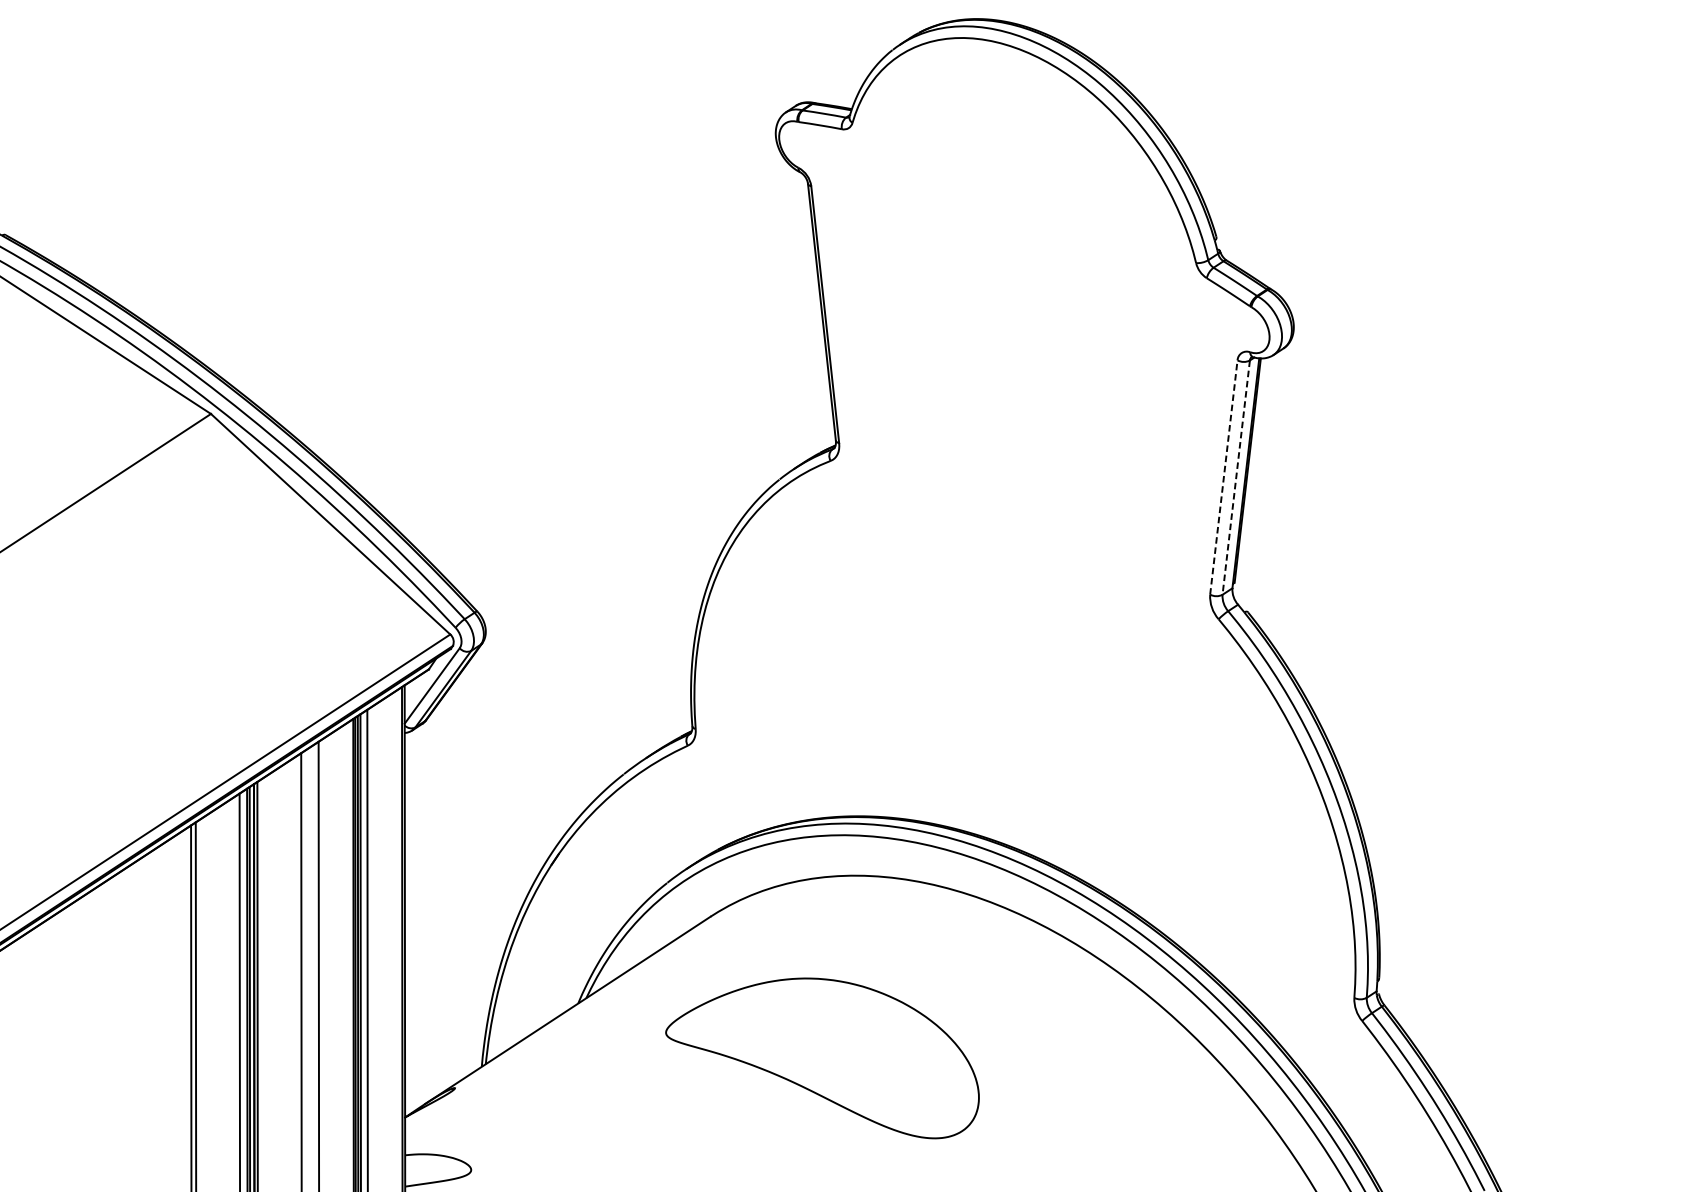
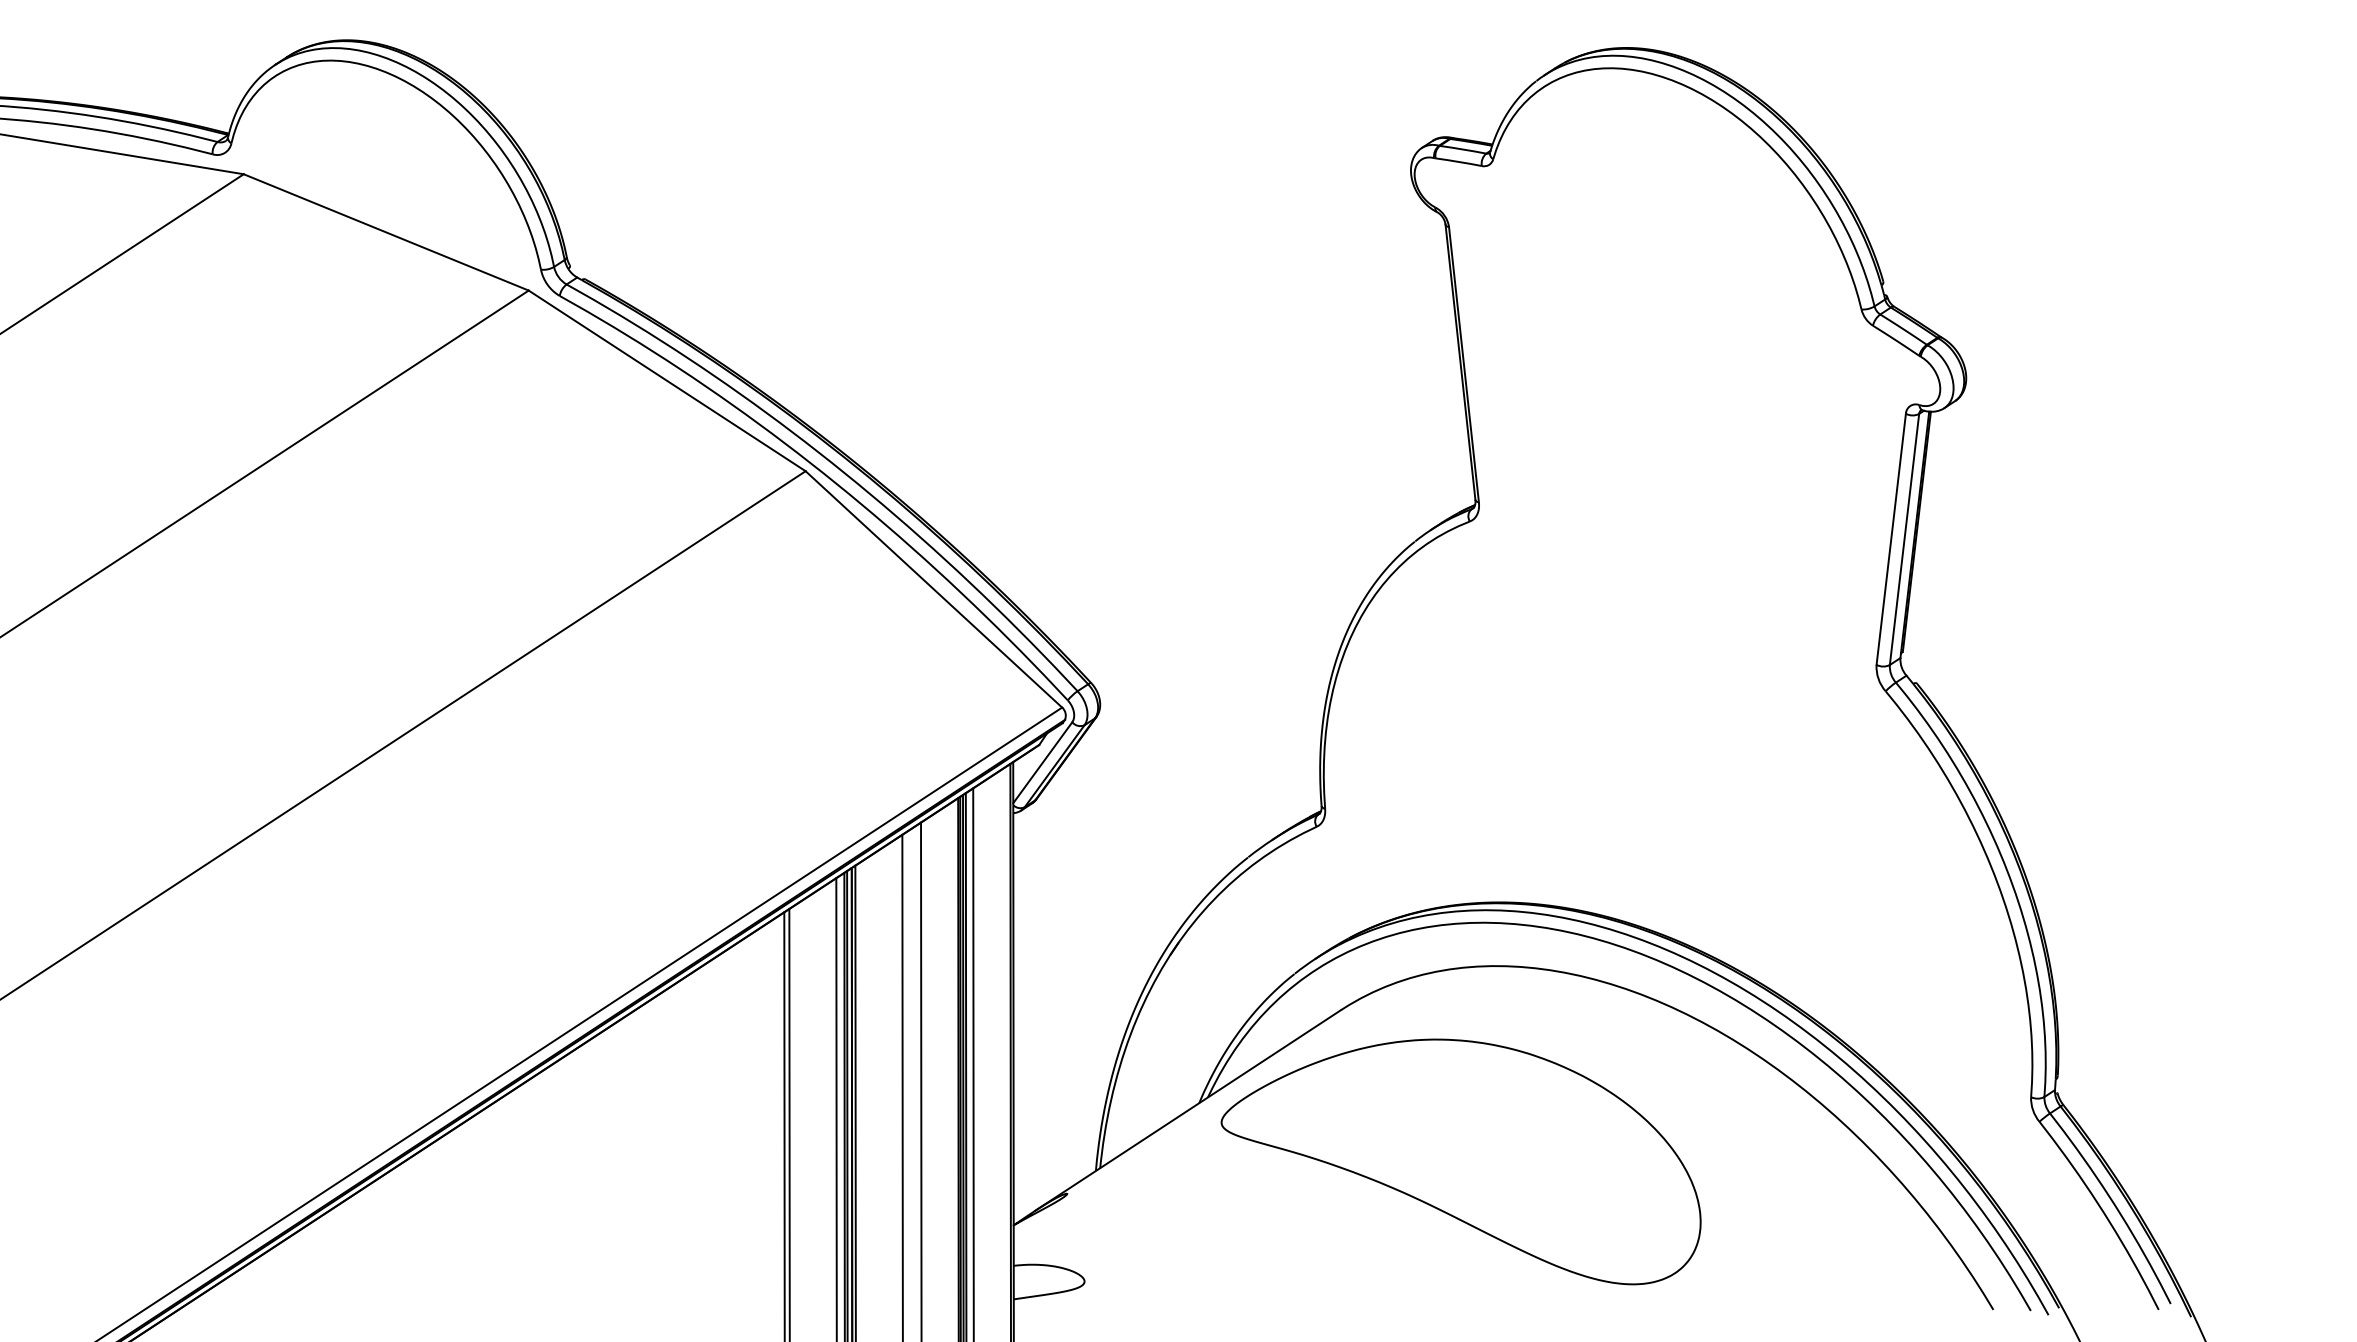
line: (1224, 476) -> (1891, 538), dashed -> solid
line: (1236, 477) -> (1904, 539), dashed -> solid
part: (821, 1057) -> (1460, 1161), size x1.43

